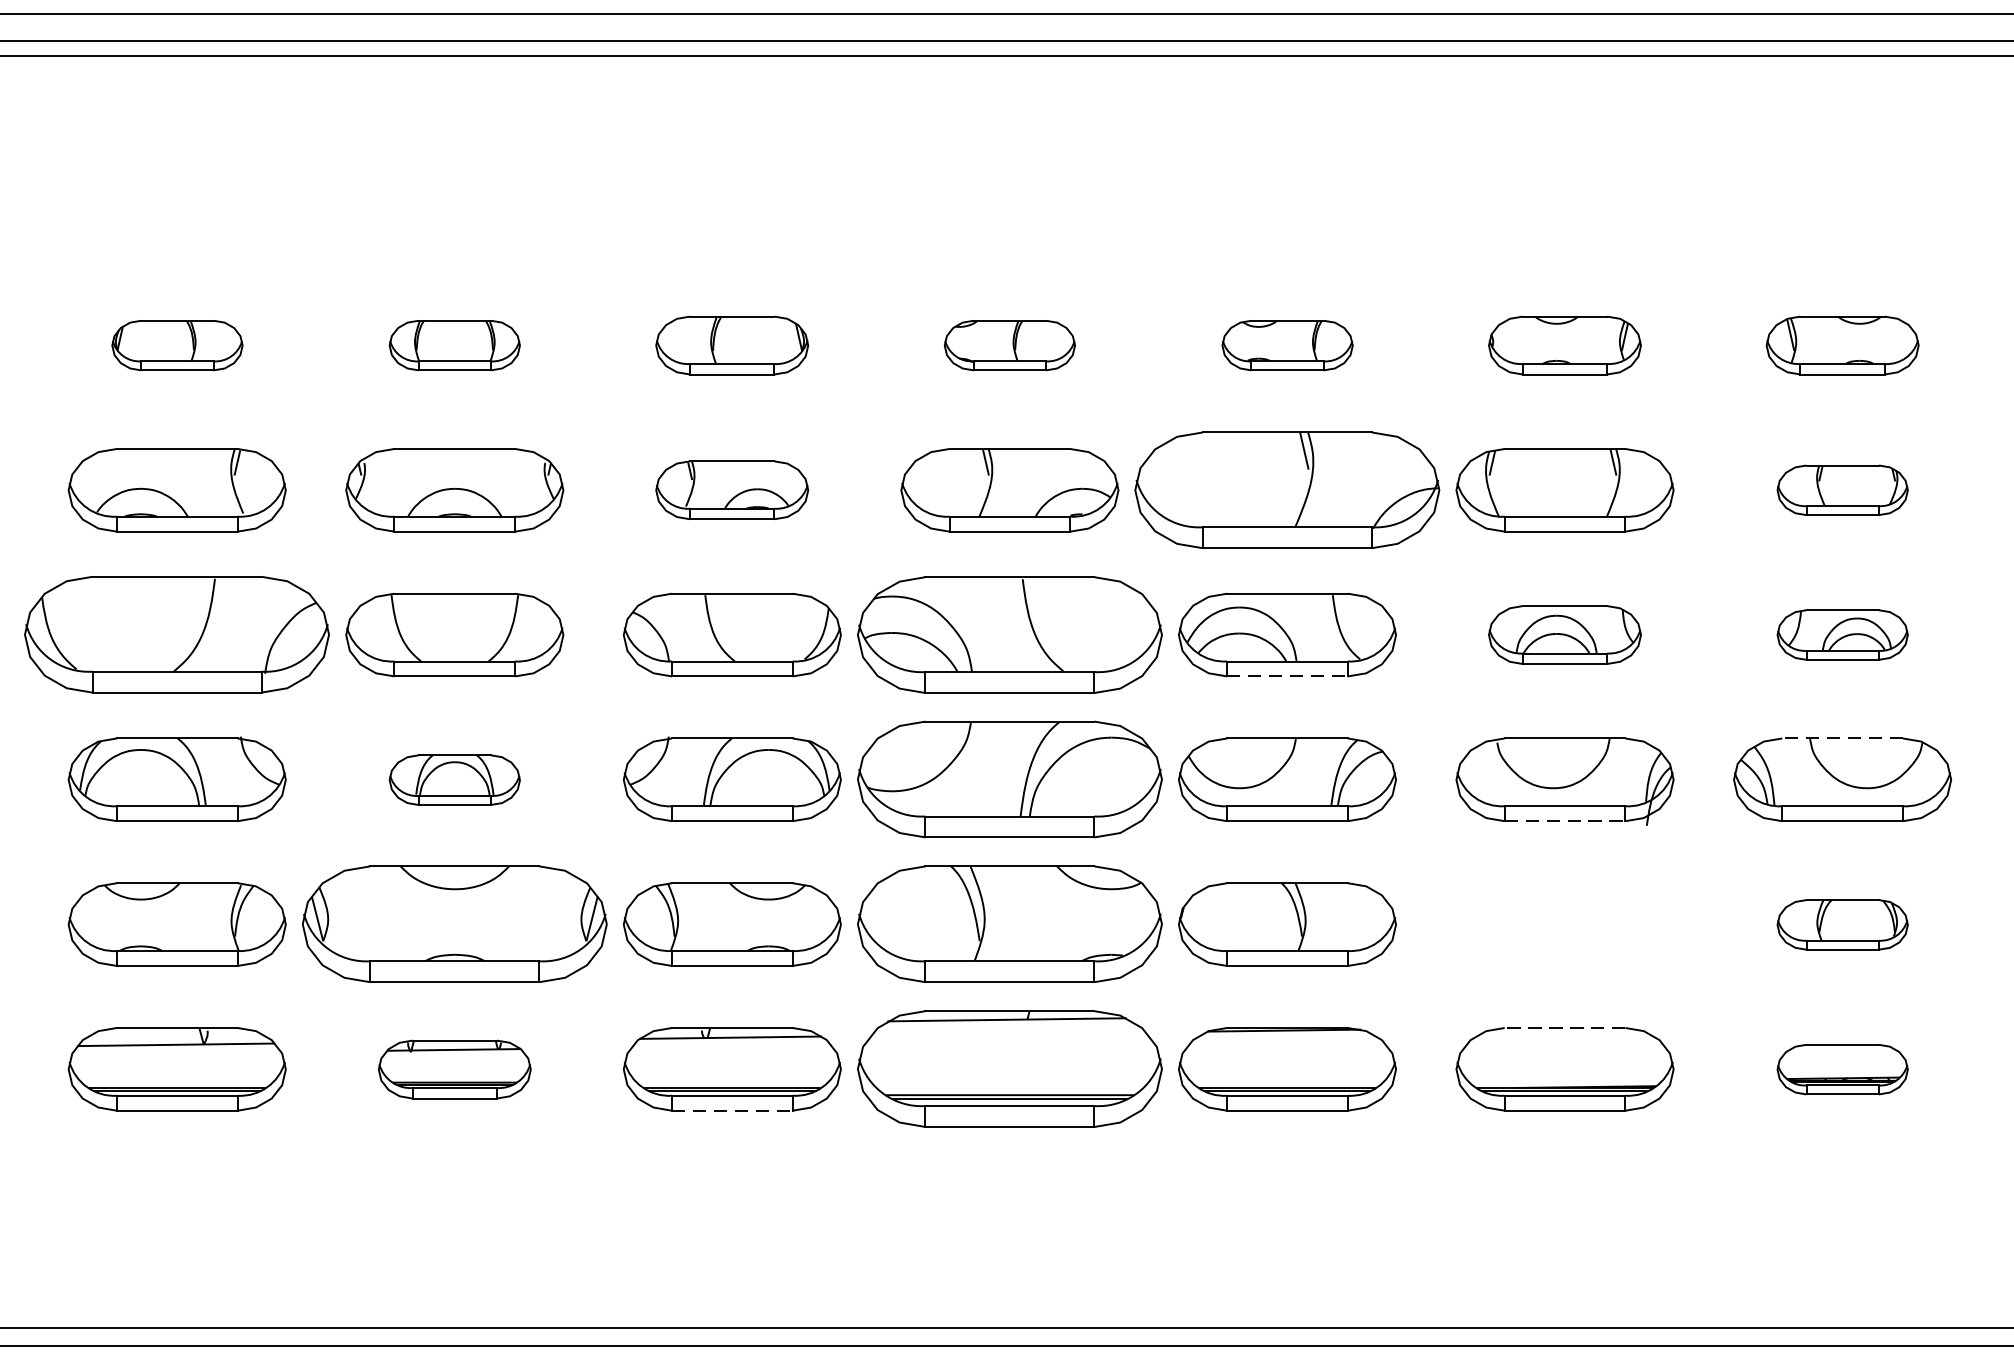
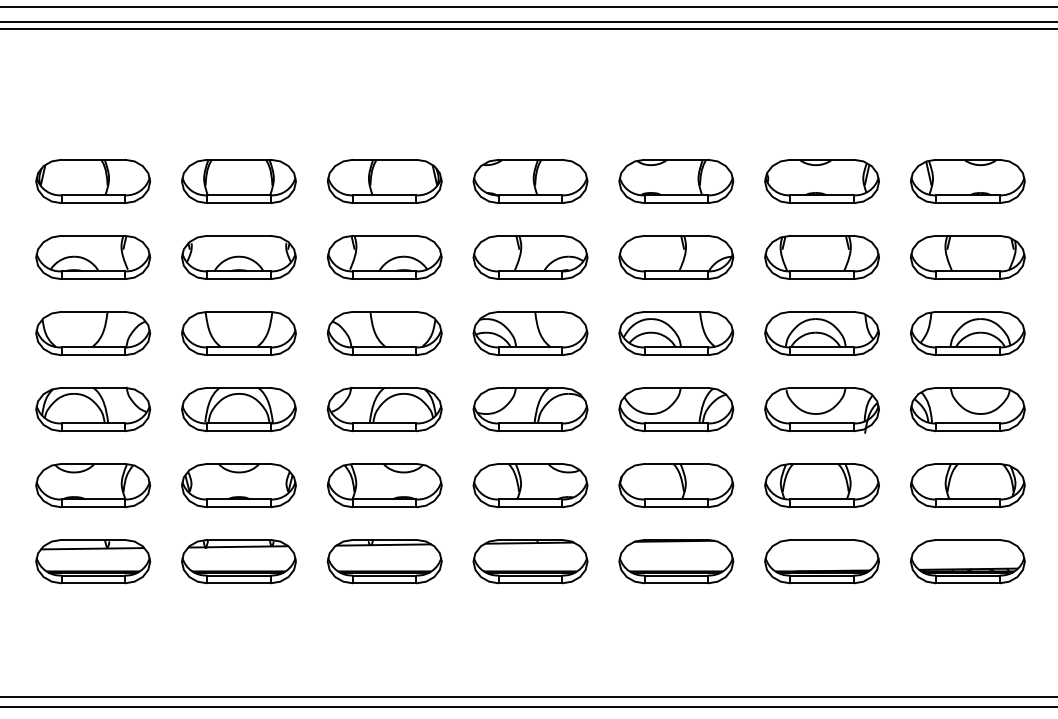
part: (177, 345) -> (93, 181), size x1.67
part: (453, 345) -> (238, 181), size x1.67
part: (731, 345) -> (384, 181), size x1.43
part: (1009, 345) -> (530, 181), size x1.67
part: (1287, 345) -> (676, 181), size x1.67
part: (1563, 345) -> (821, 181), size x1.43
part: (1841, 345) -> (967, 181), size x1.43
part: (731, 490) -> (384, 257), size x1.43
part: (1287, 490) -> (676, 257), size x0.71
part: (1841, 490) -> (967, 257), size x1.67
part: (177, 634) -> (93, 333), size x0.71
part: (1009, 634) -> (530, 333), size x0.71
part: (1563, 634) -> (821, 333), size x1.43
part: (1841, 634) -> (967, 333), size x1.67
line: (1287, 676) -> (676, 355), dashed -> solid
line: (1841, 737) -> (967, 387), dashed -> solid
part: (453, 779) -> (238, 409), size x1.67
part: (1009, 779) -> (530, 409), size x0.71
line: (1565, 821) -> (822, 431), dashed -> solid
part: (453, 924) -> (238, 485), size x0.71
part: (1009, 924) -> (530, 485), size x0.71
part: (1563, 924) -> (821, 485), added
part: (1841, 924) -> (967, 485), size x1.67
line: (1565, 1027) -> (822, 539), dashed -> solid
part: (453, 1069) -> (238, 561), size x1.43
part: (1009, 1069) -> (530, 561), size x0.71
part: (1841, 1069) -> (967, 561), size x1.67
line: (731, 1110) -> (384, 583), dashed -> solid

